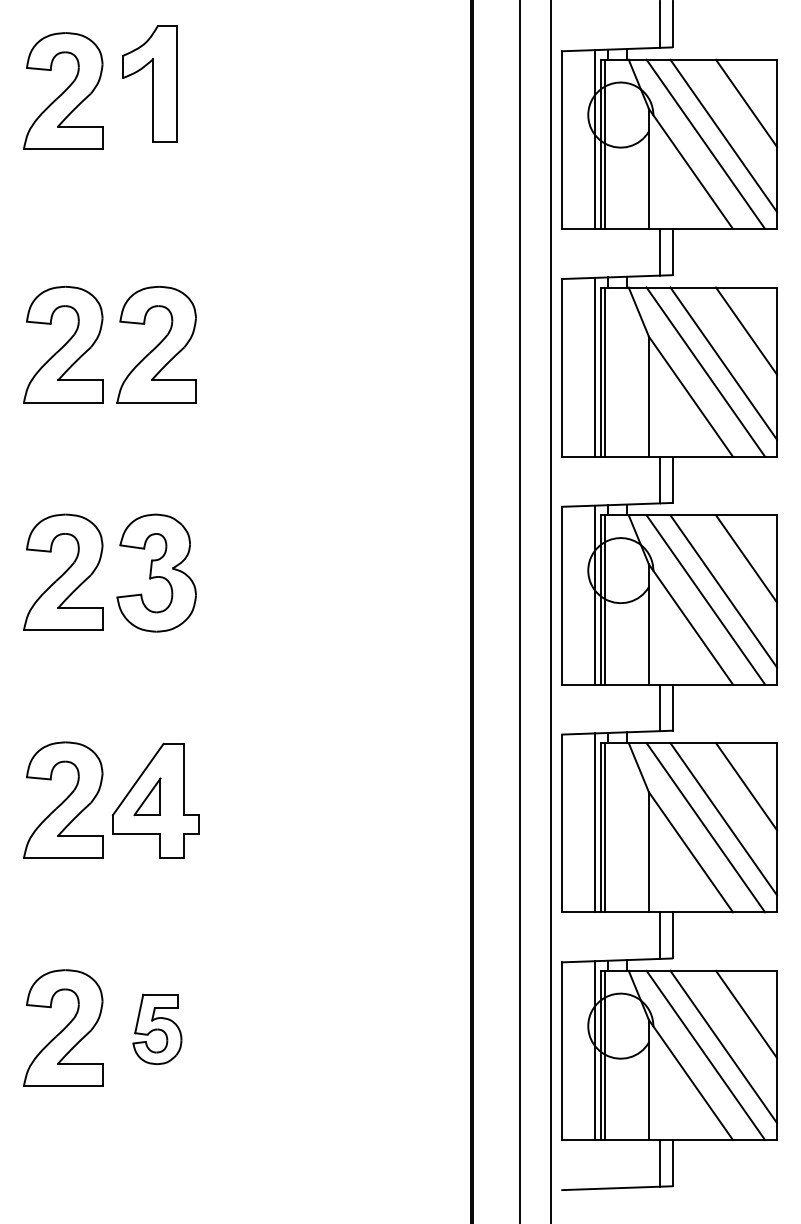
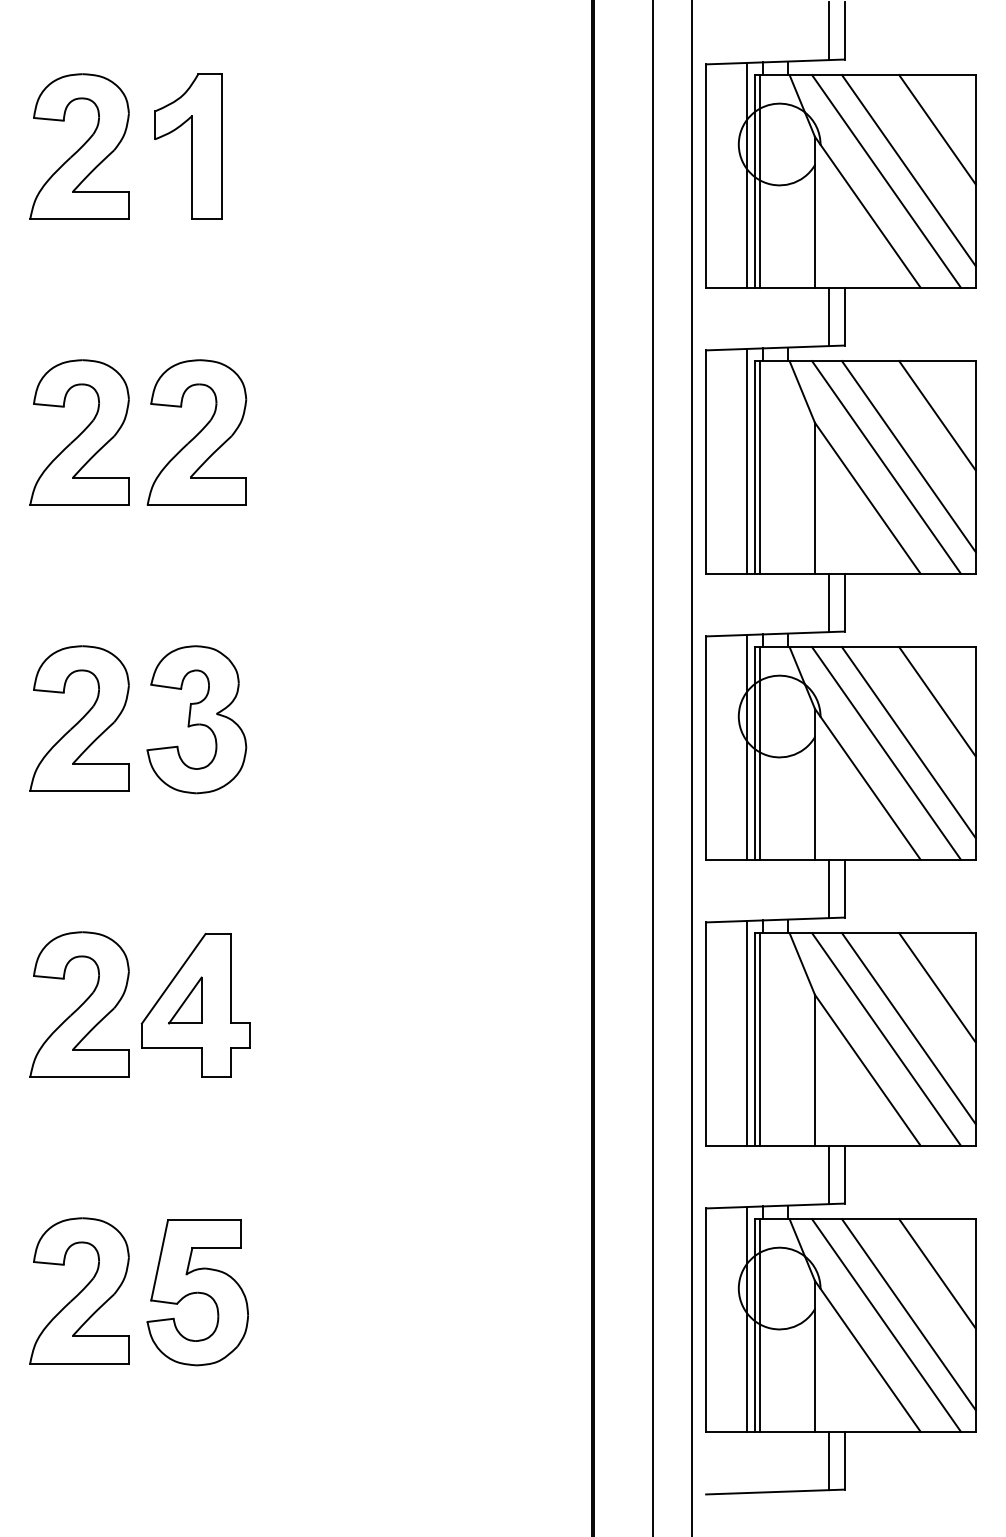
part: (149, 83) -> (187, 146), moved
part: (63, 90) -> (79, 146), moved
part: (157, 1029) -> (197, 1292), size x1.67

